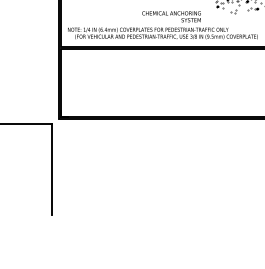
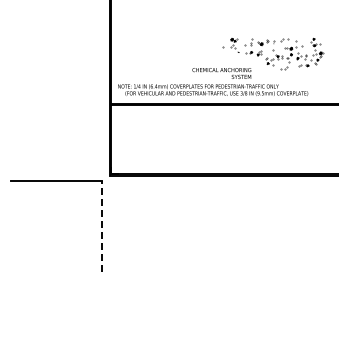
line: (51, 168) -> (101, 225), solid -> dashed

